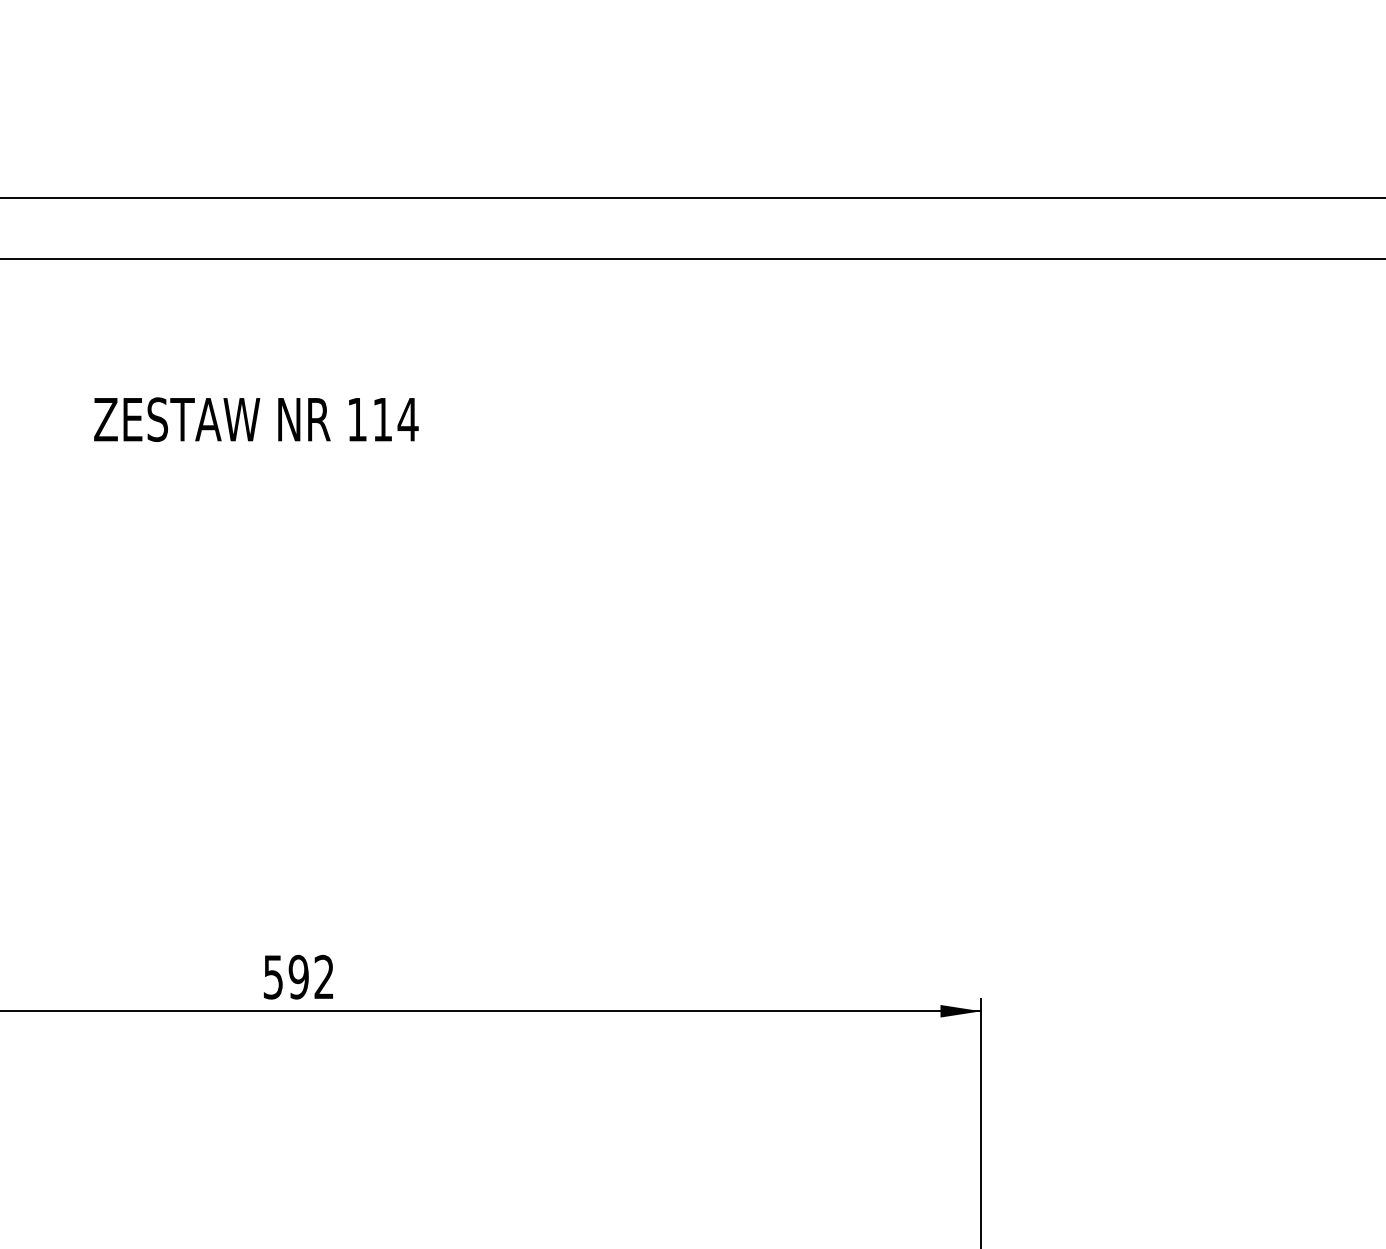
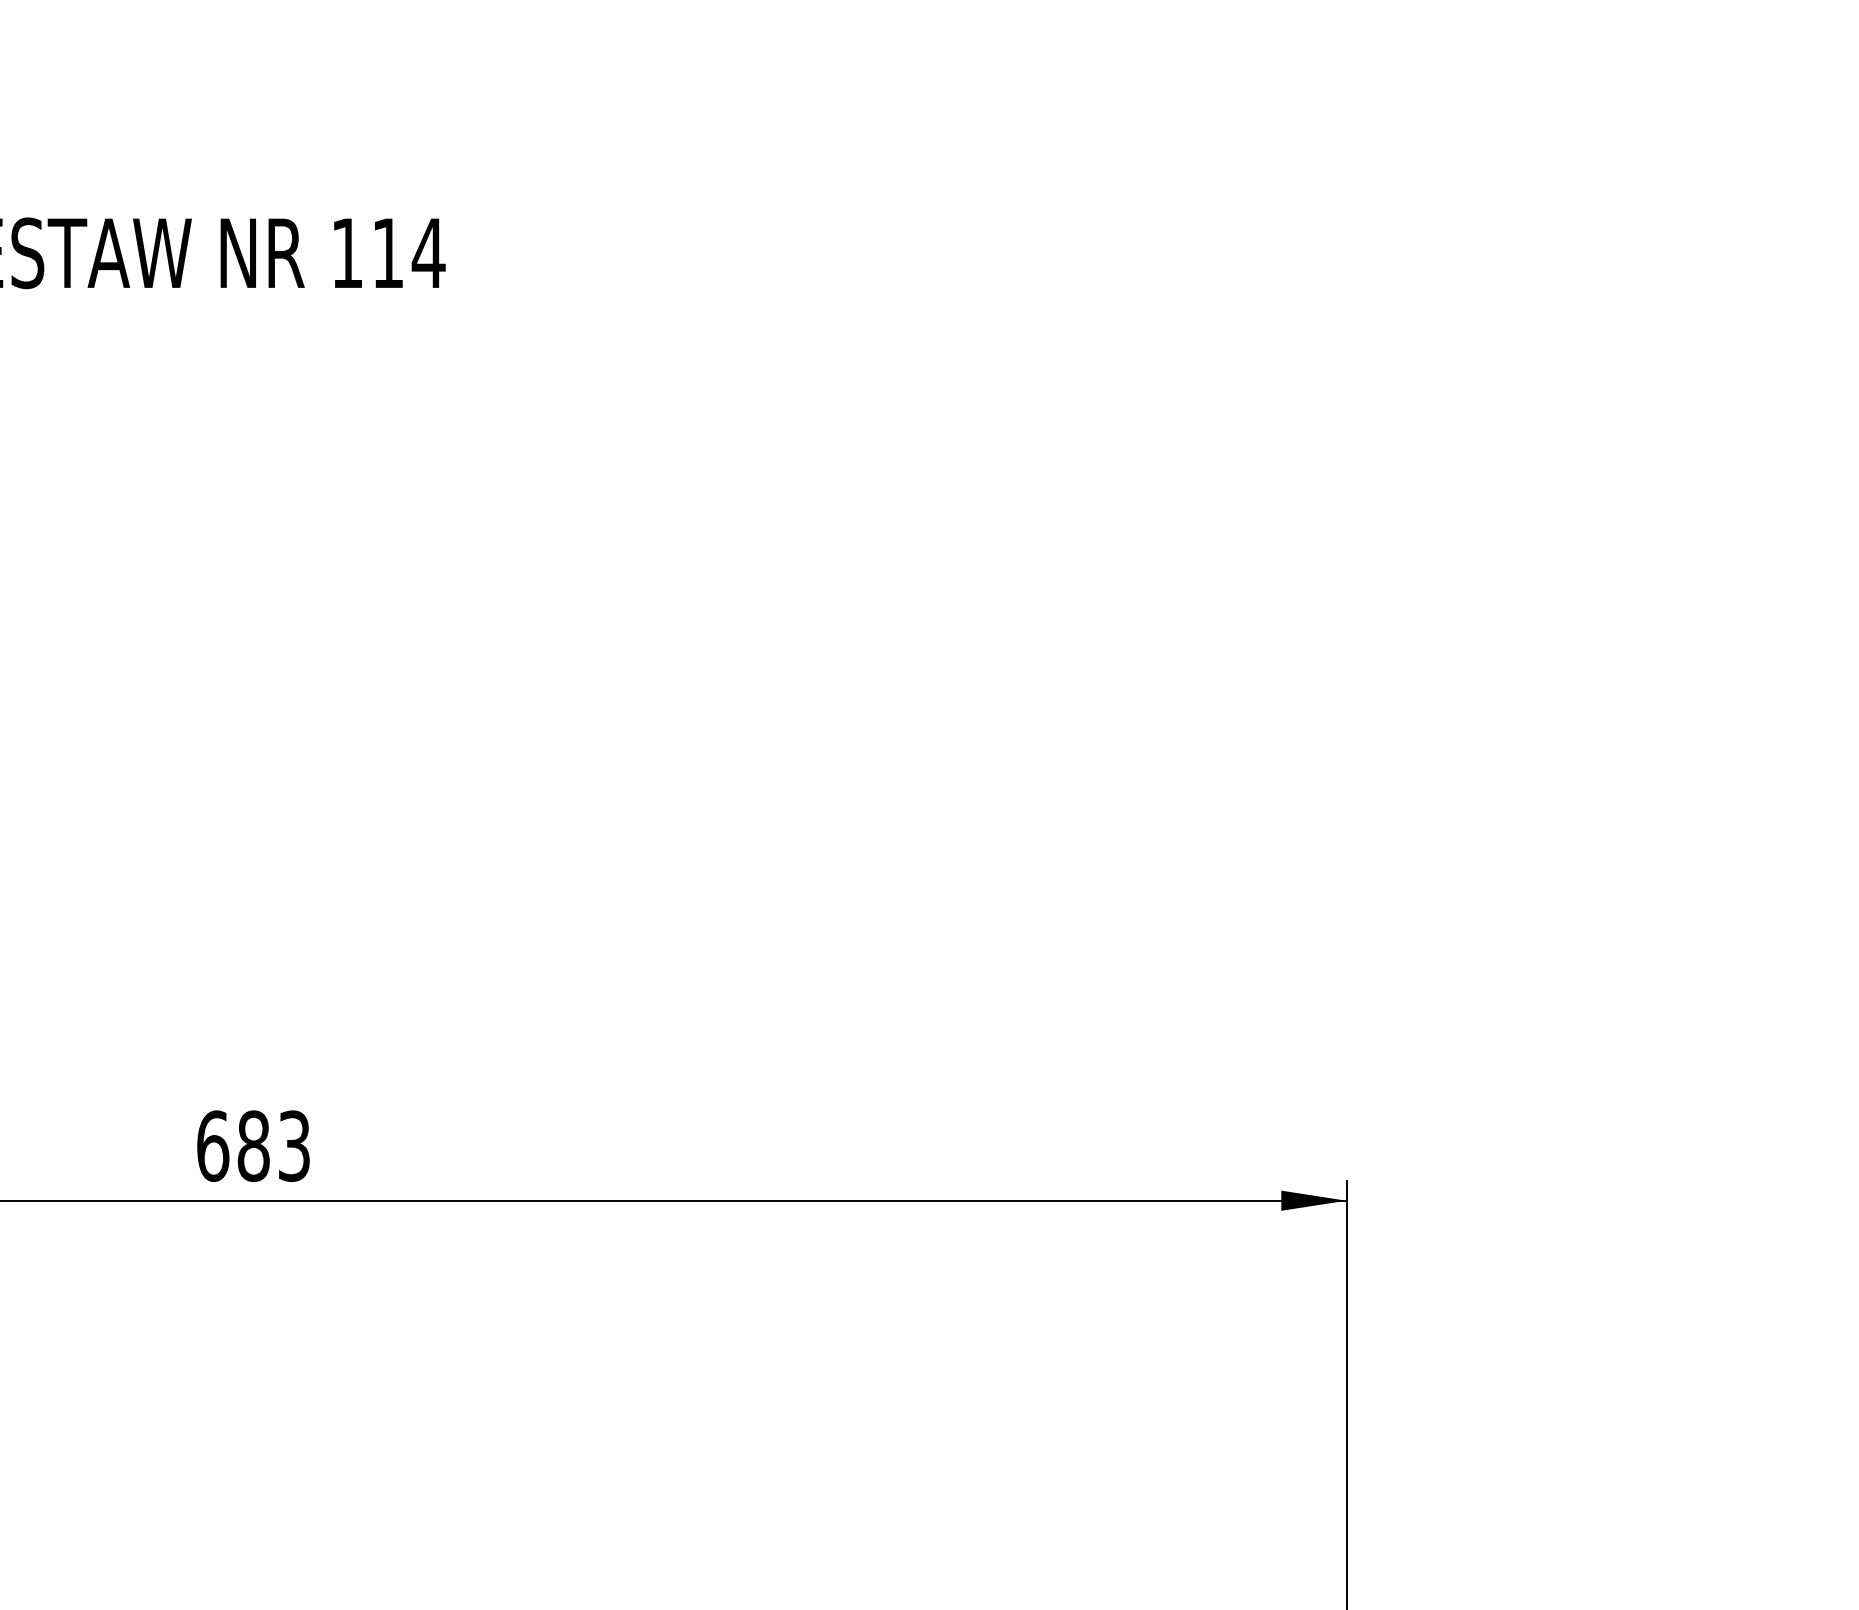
text: (298, 976) -> (253, 1145), 592 -> 683

